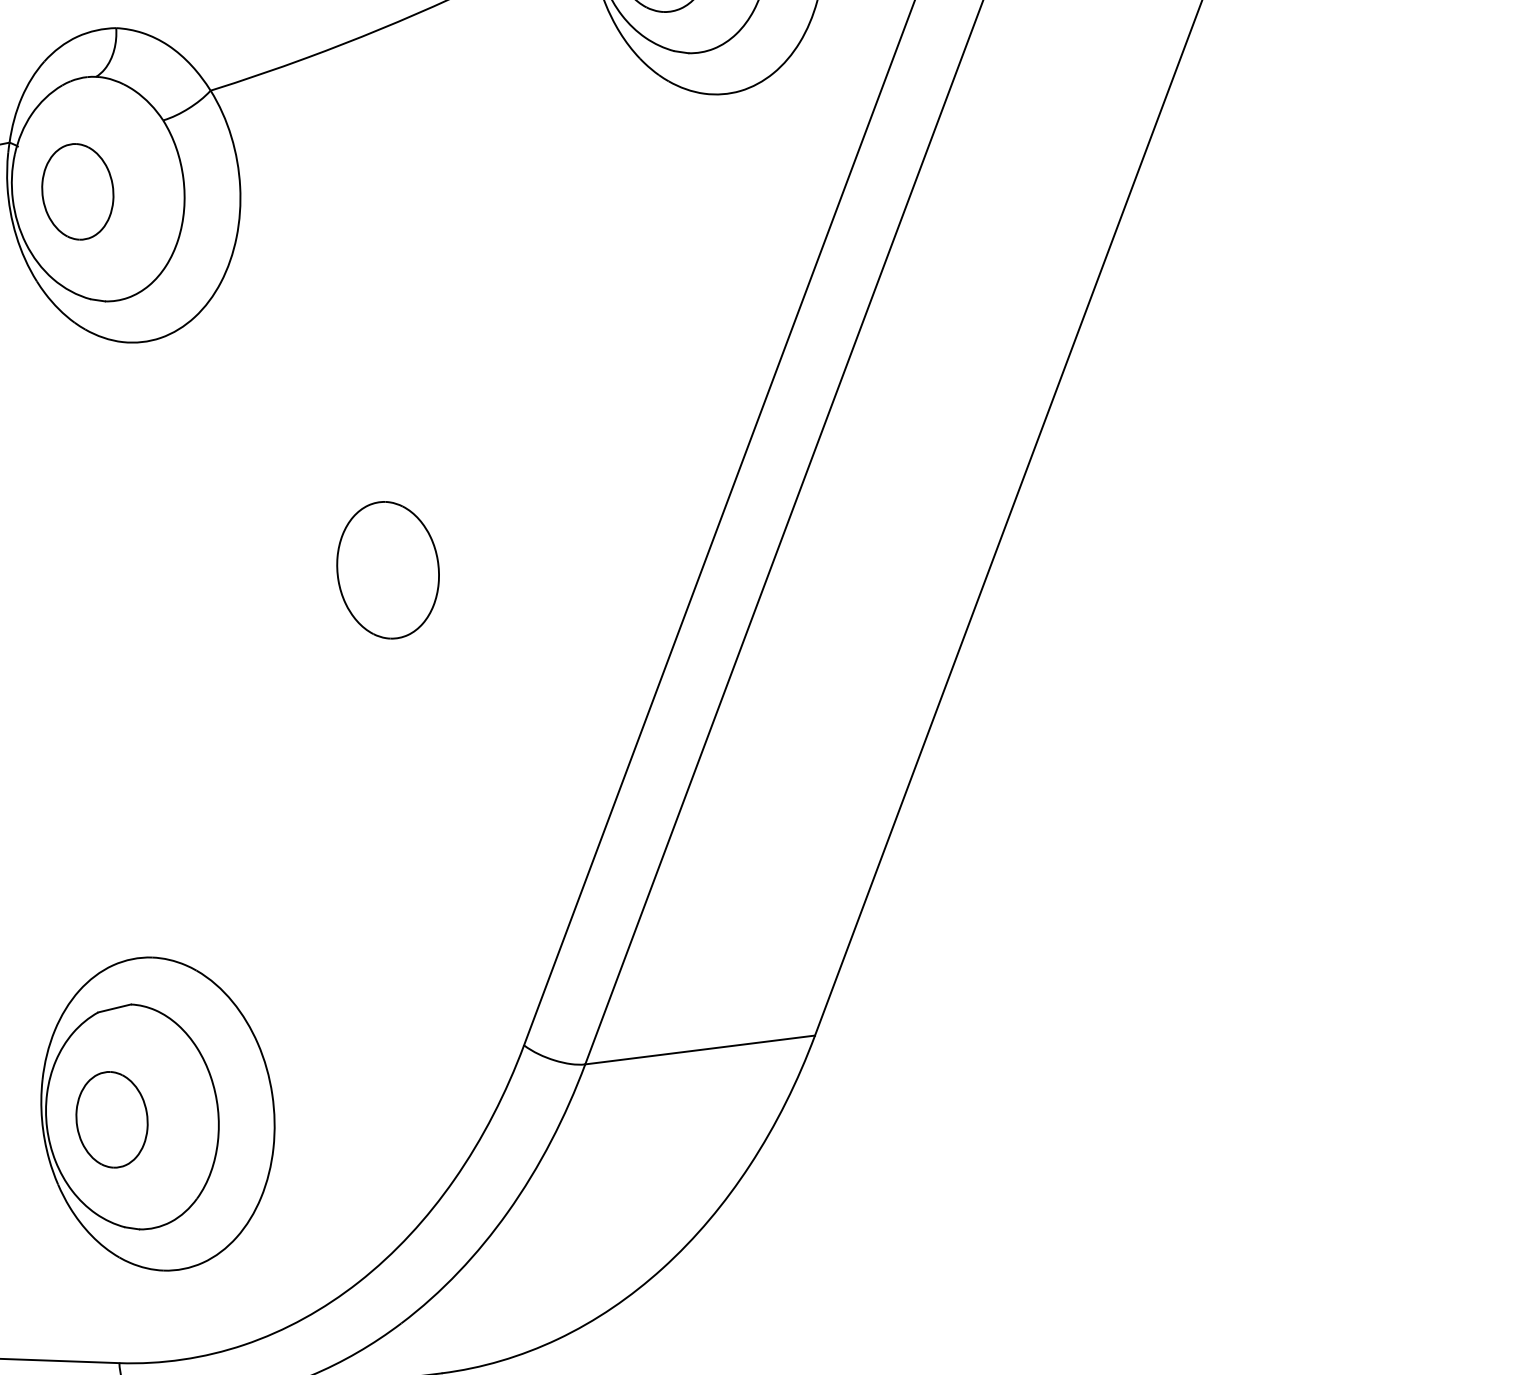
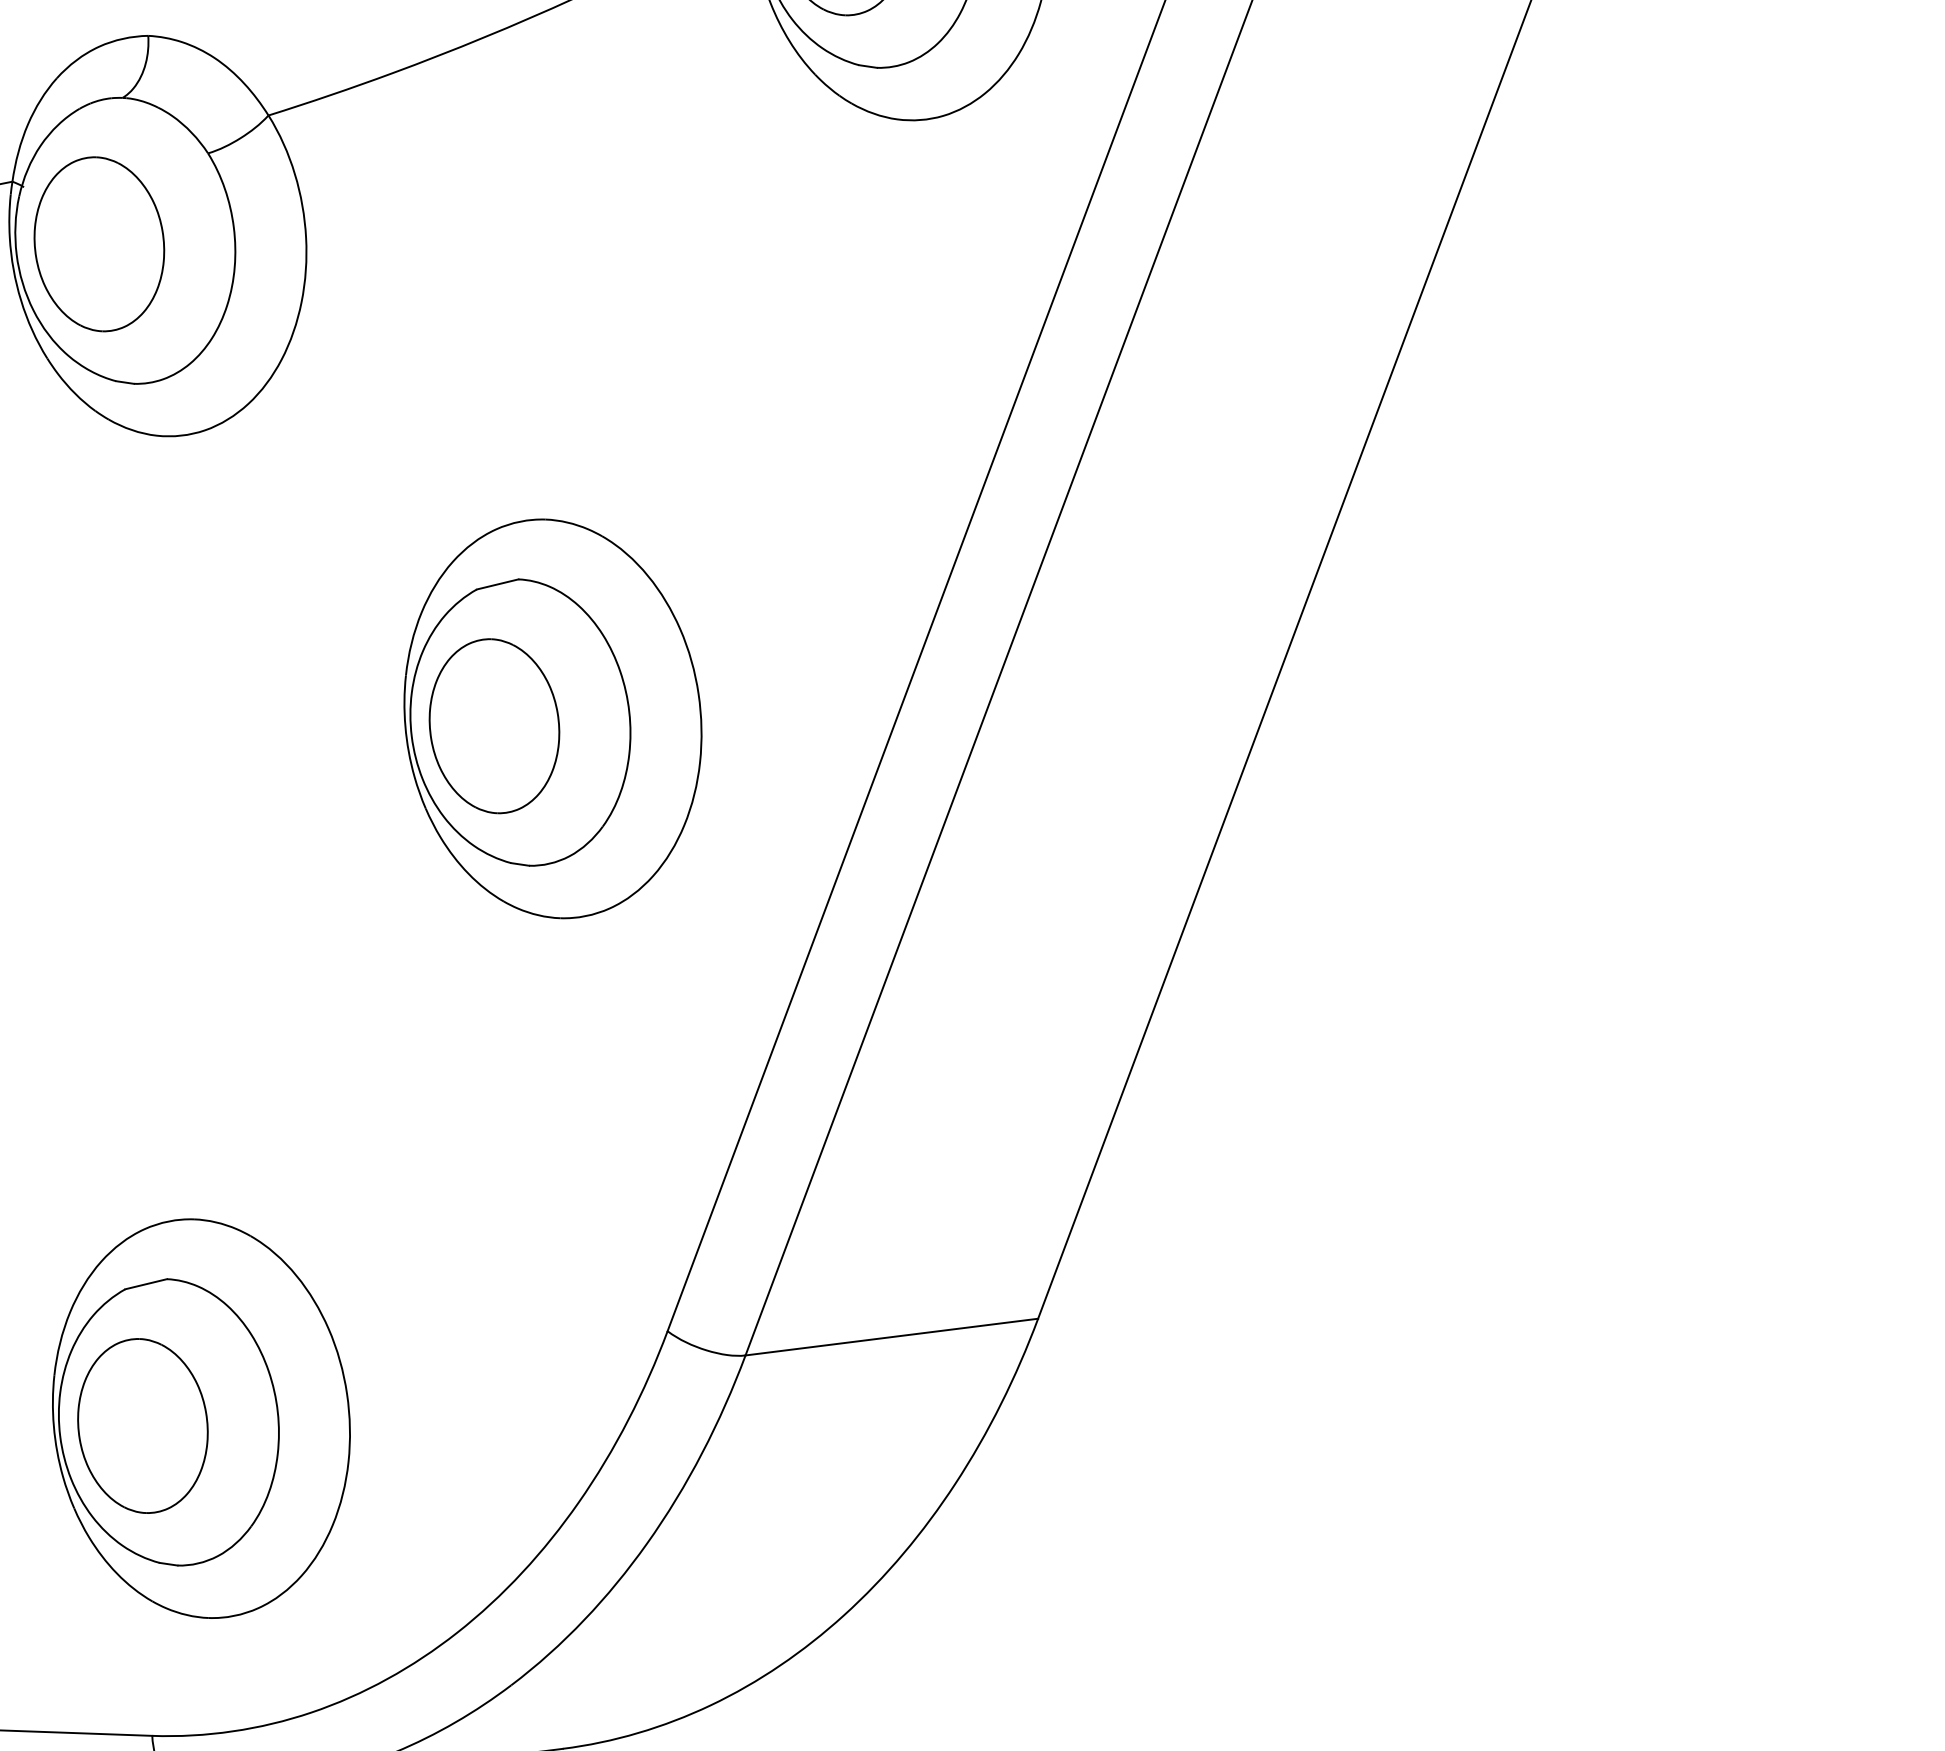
part: (77, 191) -> (99, 244), size x1.43
part: (433, 564) -> (552, 718), added
part: (111, 1119) -> (142, 1425), size x1.43

